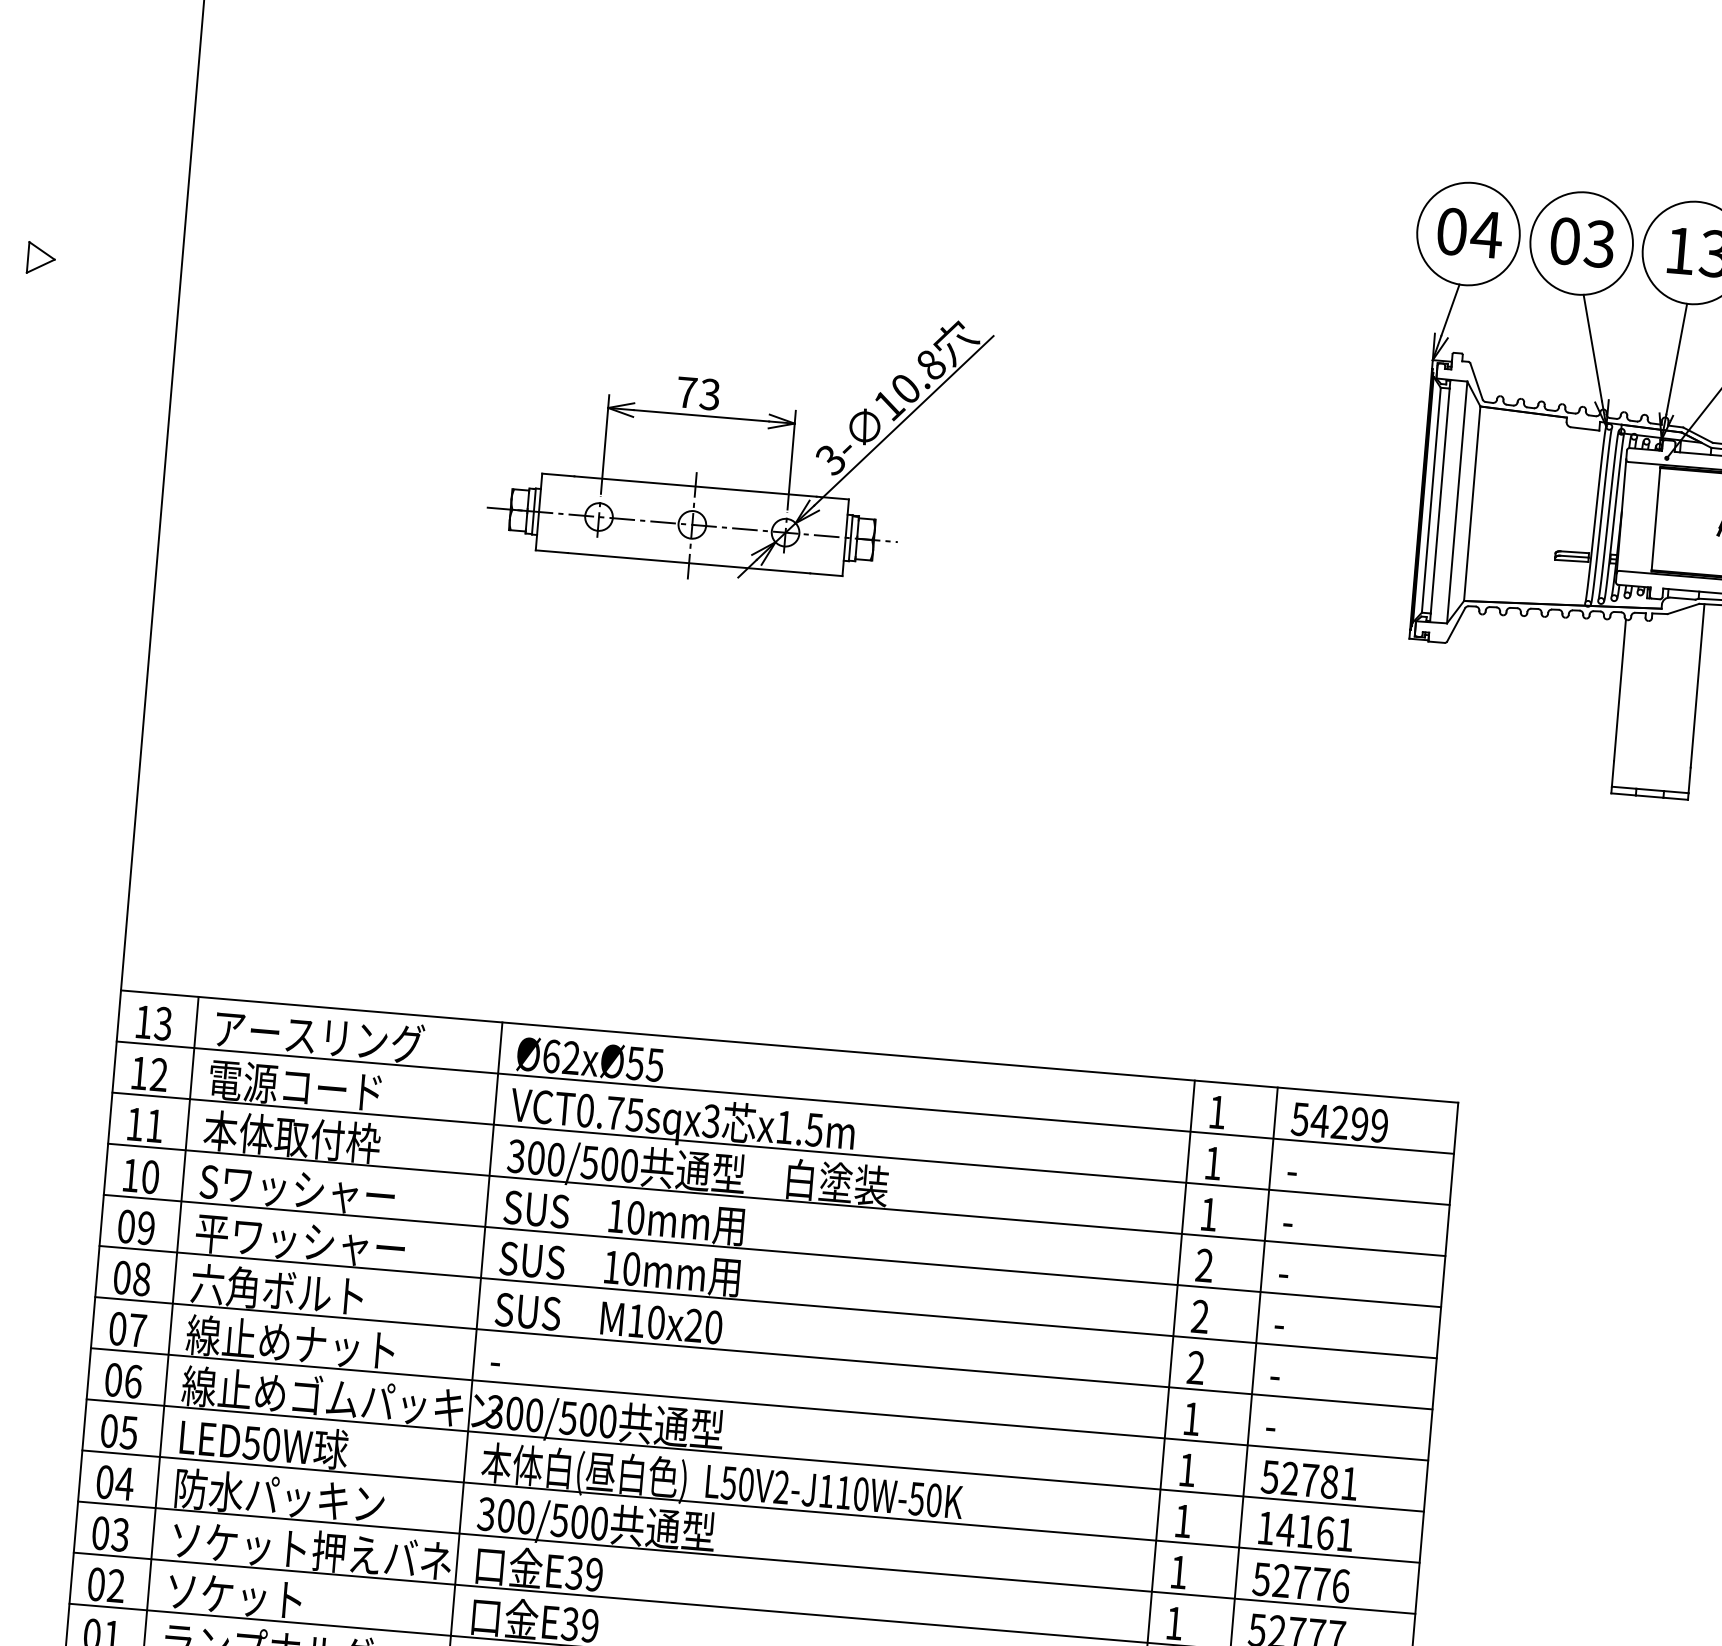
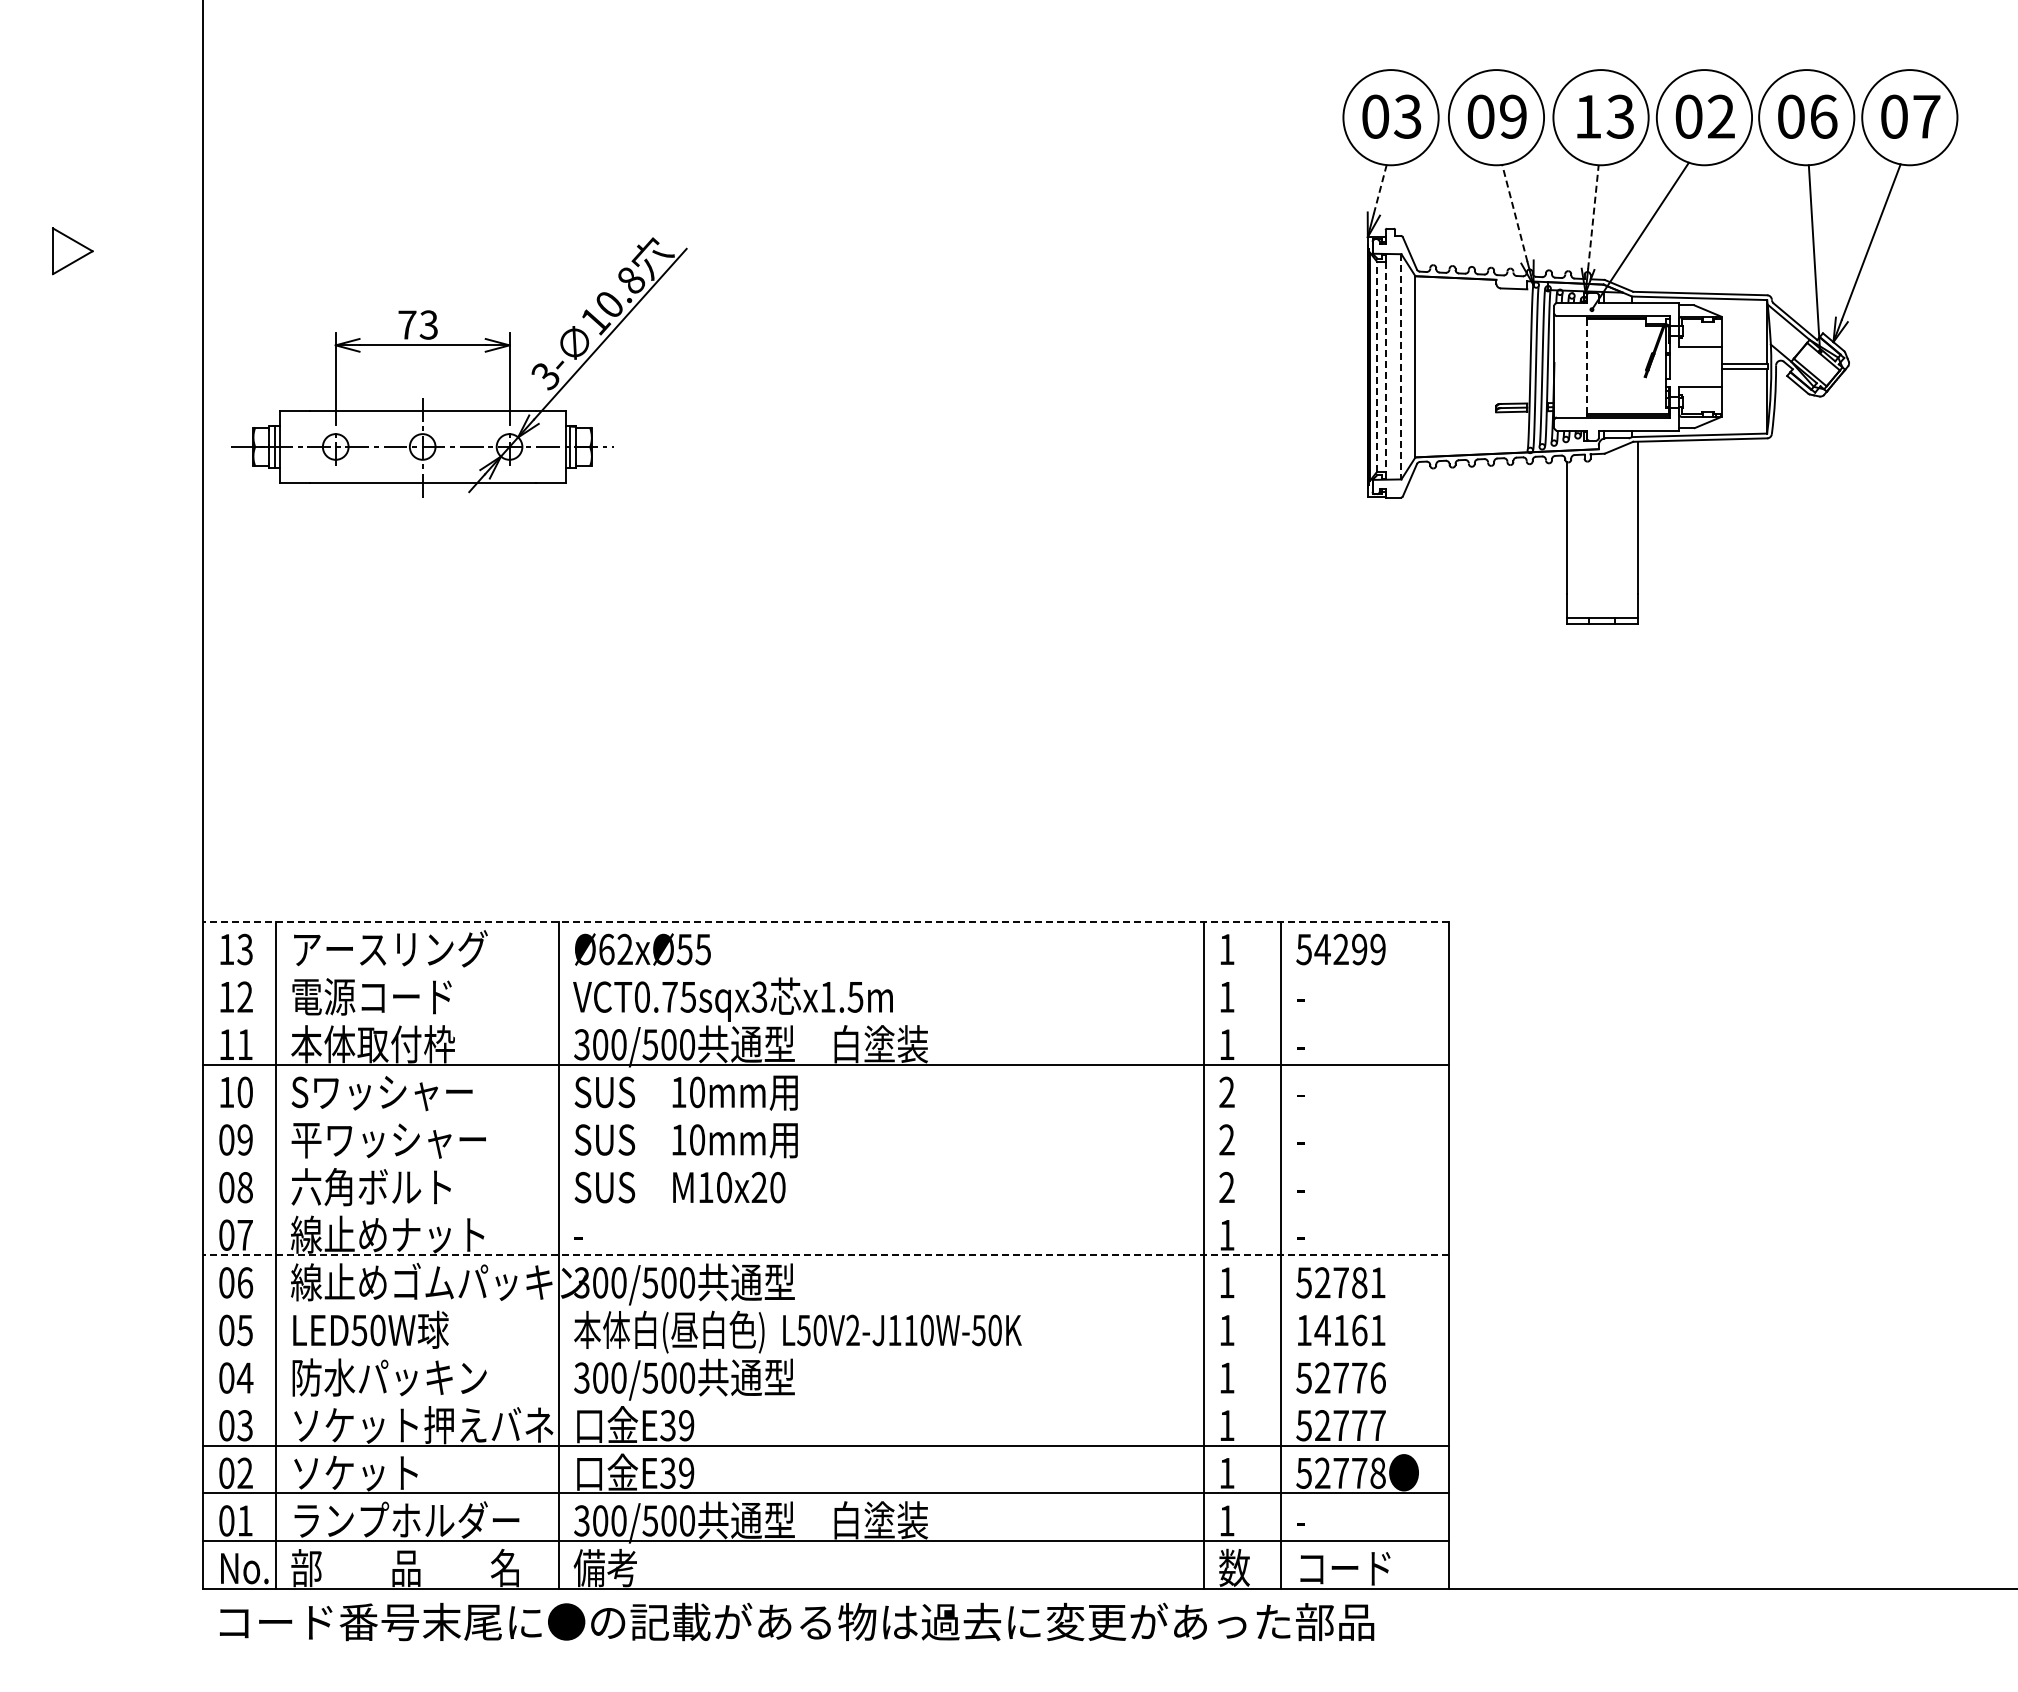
text: (1486, 234) -> (1407, 116), 04 -> 03
text: (1598, 243) -> (1512, 116), 03 -> 09
part: (41, 257) -> (72, 250), size x1.6
line: (1450, 310) -> (1380, 189), solid -> dashed
line: (1592, 346) -> (1514, 212), solid -> dashed
line: (1676, 358) -> (1593, 216), solid -> dashed
part: (739, 442) -> (459, 367), moved
line: (1431, 499) -> (1377, 366), solid -> dashed
line: (1440, 500) -> (1385, 366), solid -> dashed
line: (1457, 502) -> (1401, 366), solid -> dashed
line: (1655, 518) -> (1586, 366), solid -> dashed
line: (789, 1046) -> (826, 921), solid -> dashed
line: (785, 1097) -> (826, 969), removed
line: (781, 1149) -> (826, 1017), removed
line: (772, 1251) -> (826, 1112), removed
line: (768, 1302) -> (826, 1160), removed
line: (764, 1353) -> (826, 1207), removed
line: (759, 1404) -> (826, 1255), solid -> dashed
line: (755, 1455) -> (826, 1302), removed
line: (751, 1506) -> (826, 1350), removed
line: (746, 1558) -> (826, 1398), removed

